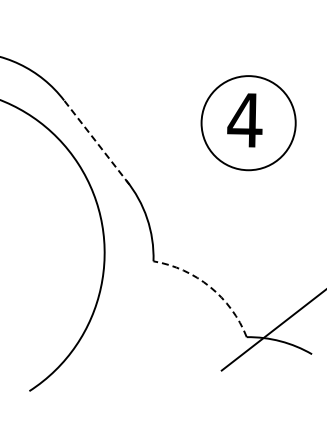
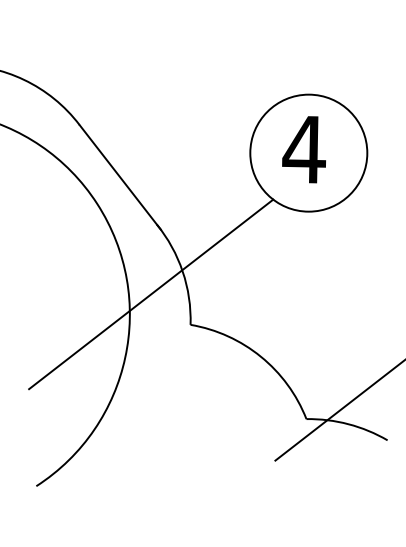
line: (96, 142) -> (119, 177), dashed -> solid
line: (121, 236) -> (150, 294), added
arc: (210, 286) -> (261, 356), dashed -> solid

